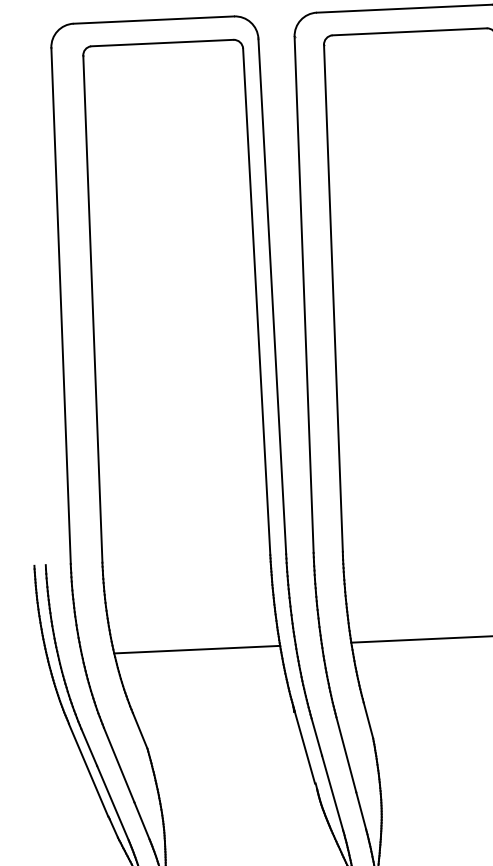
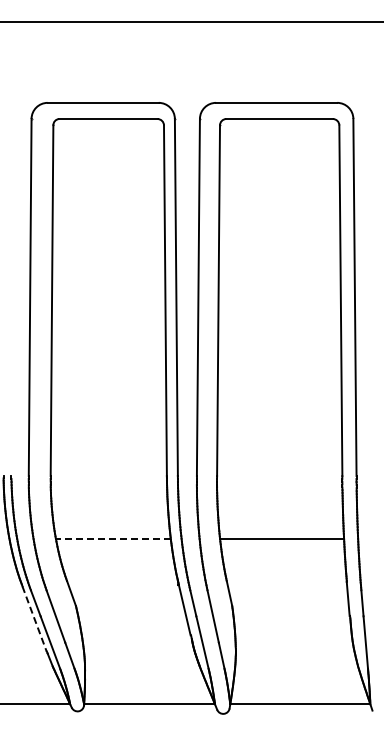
line: (197, 650) -> (113, 539), solid -> dashed
line: (88, 770) -> (34, 619), solid -> dashed

